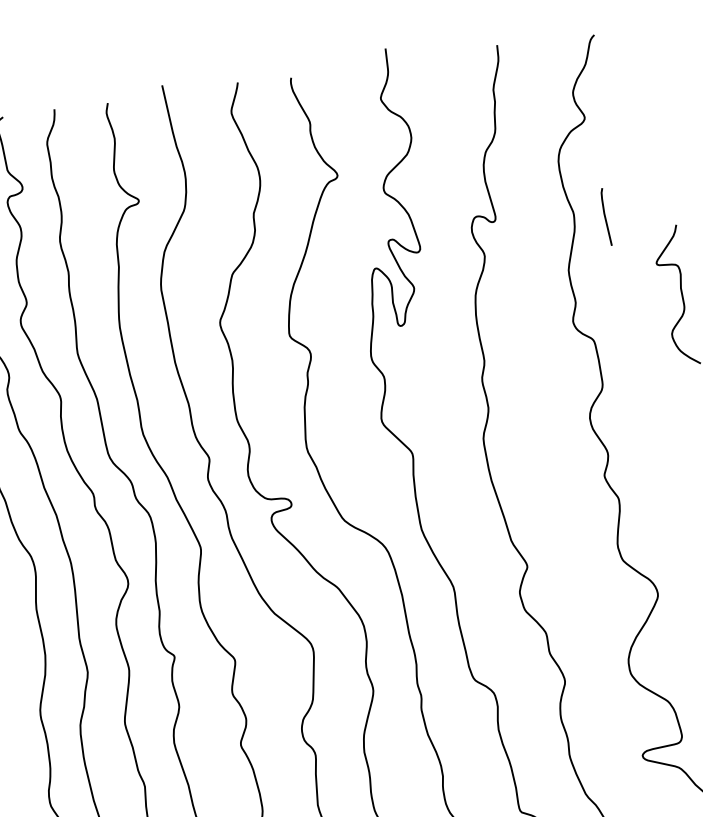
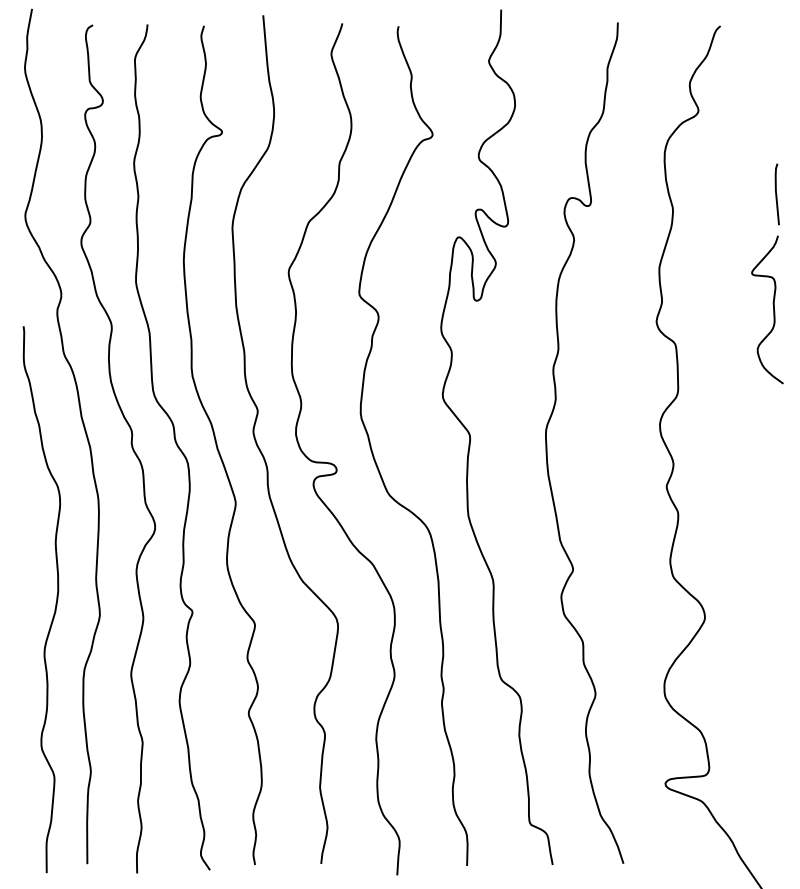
line: (605, 217) -> (776, 194), moved

